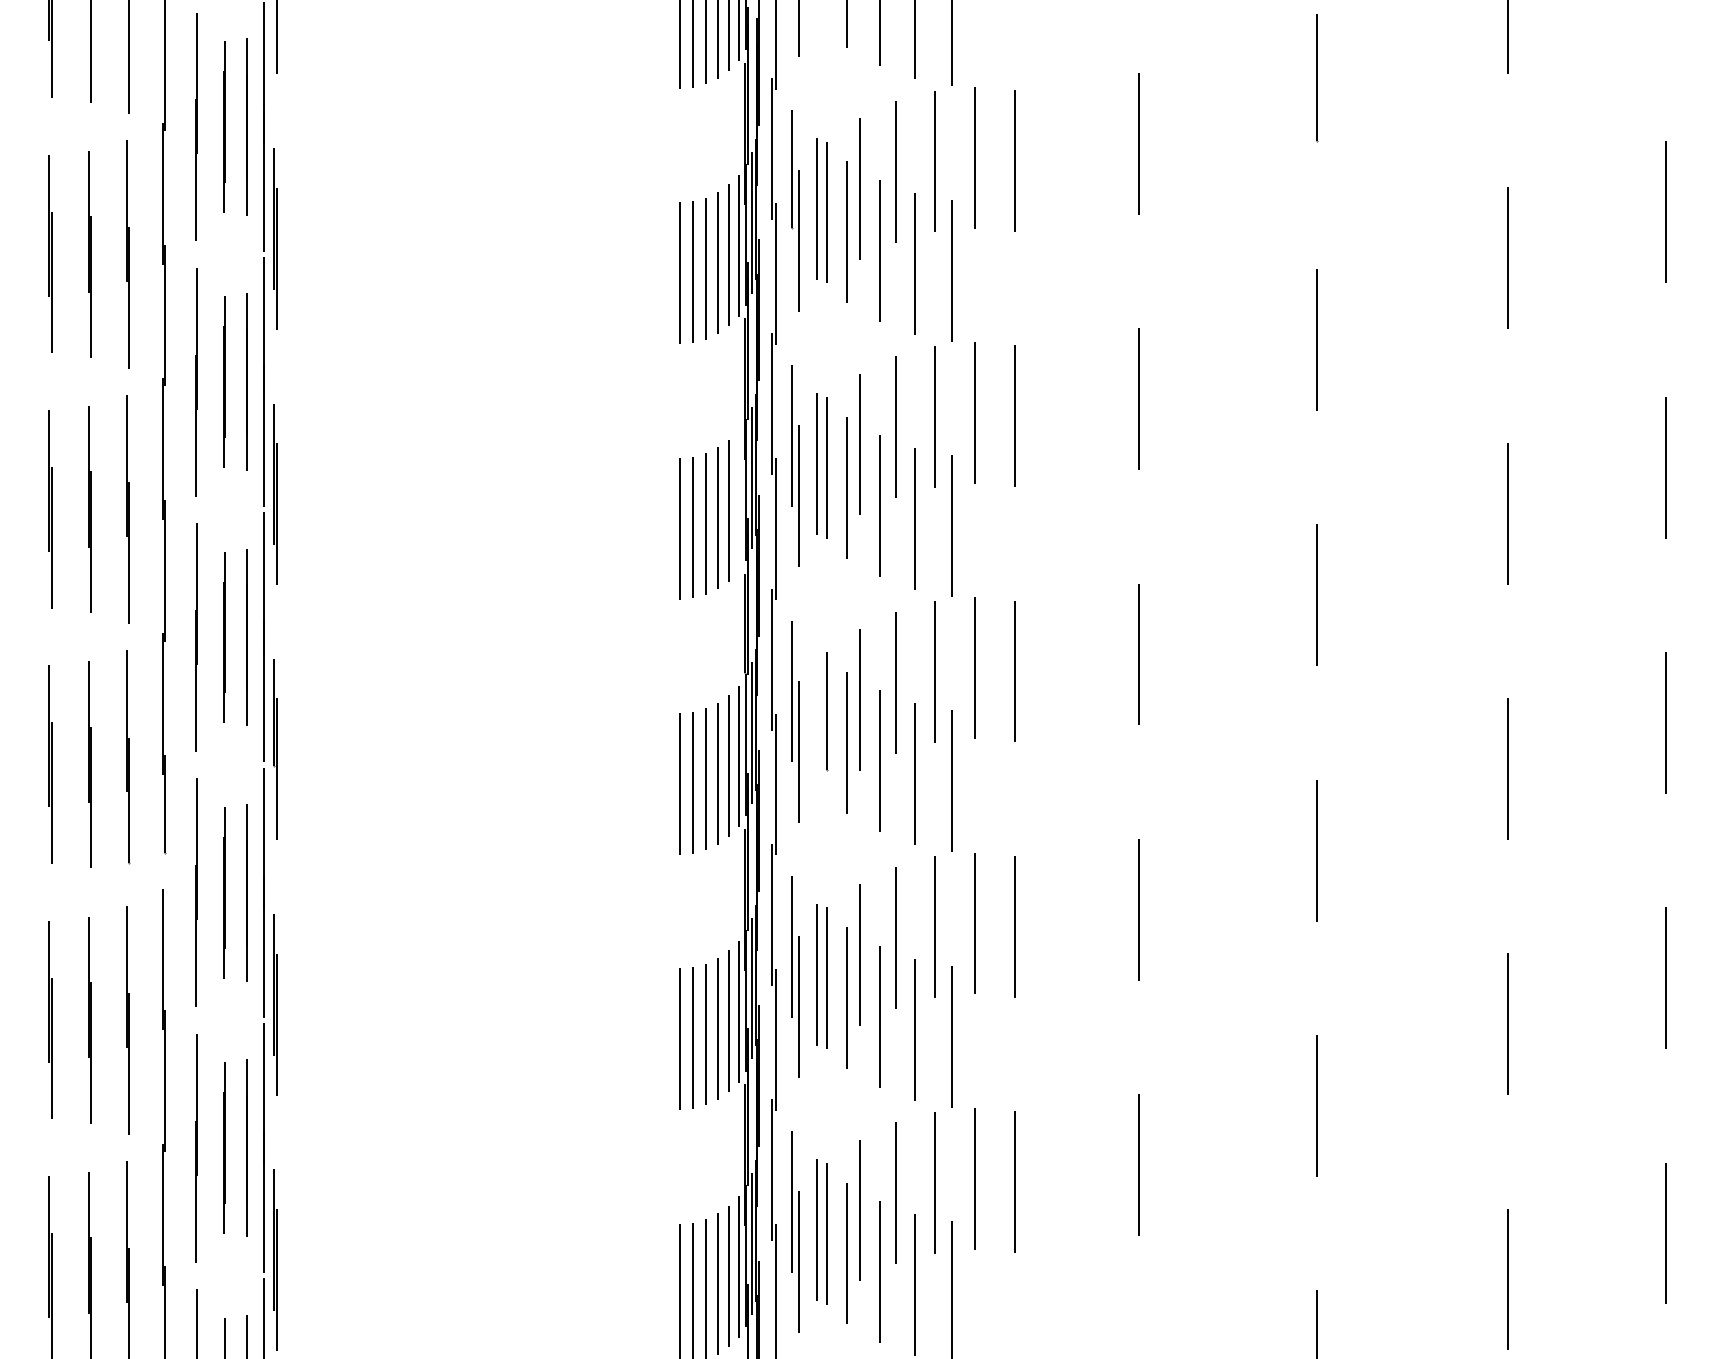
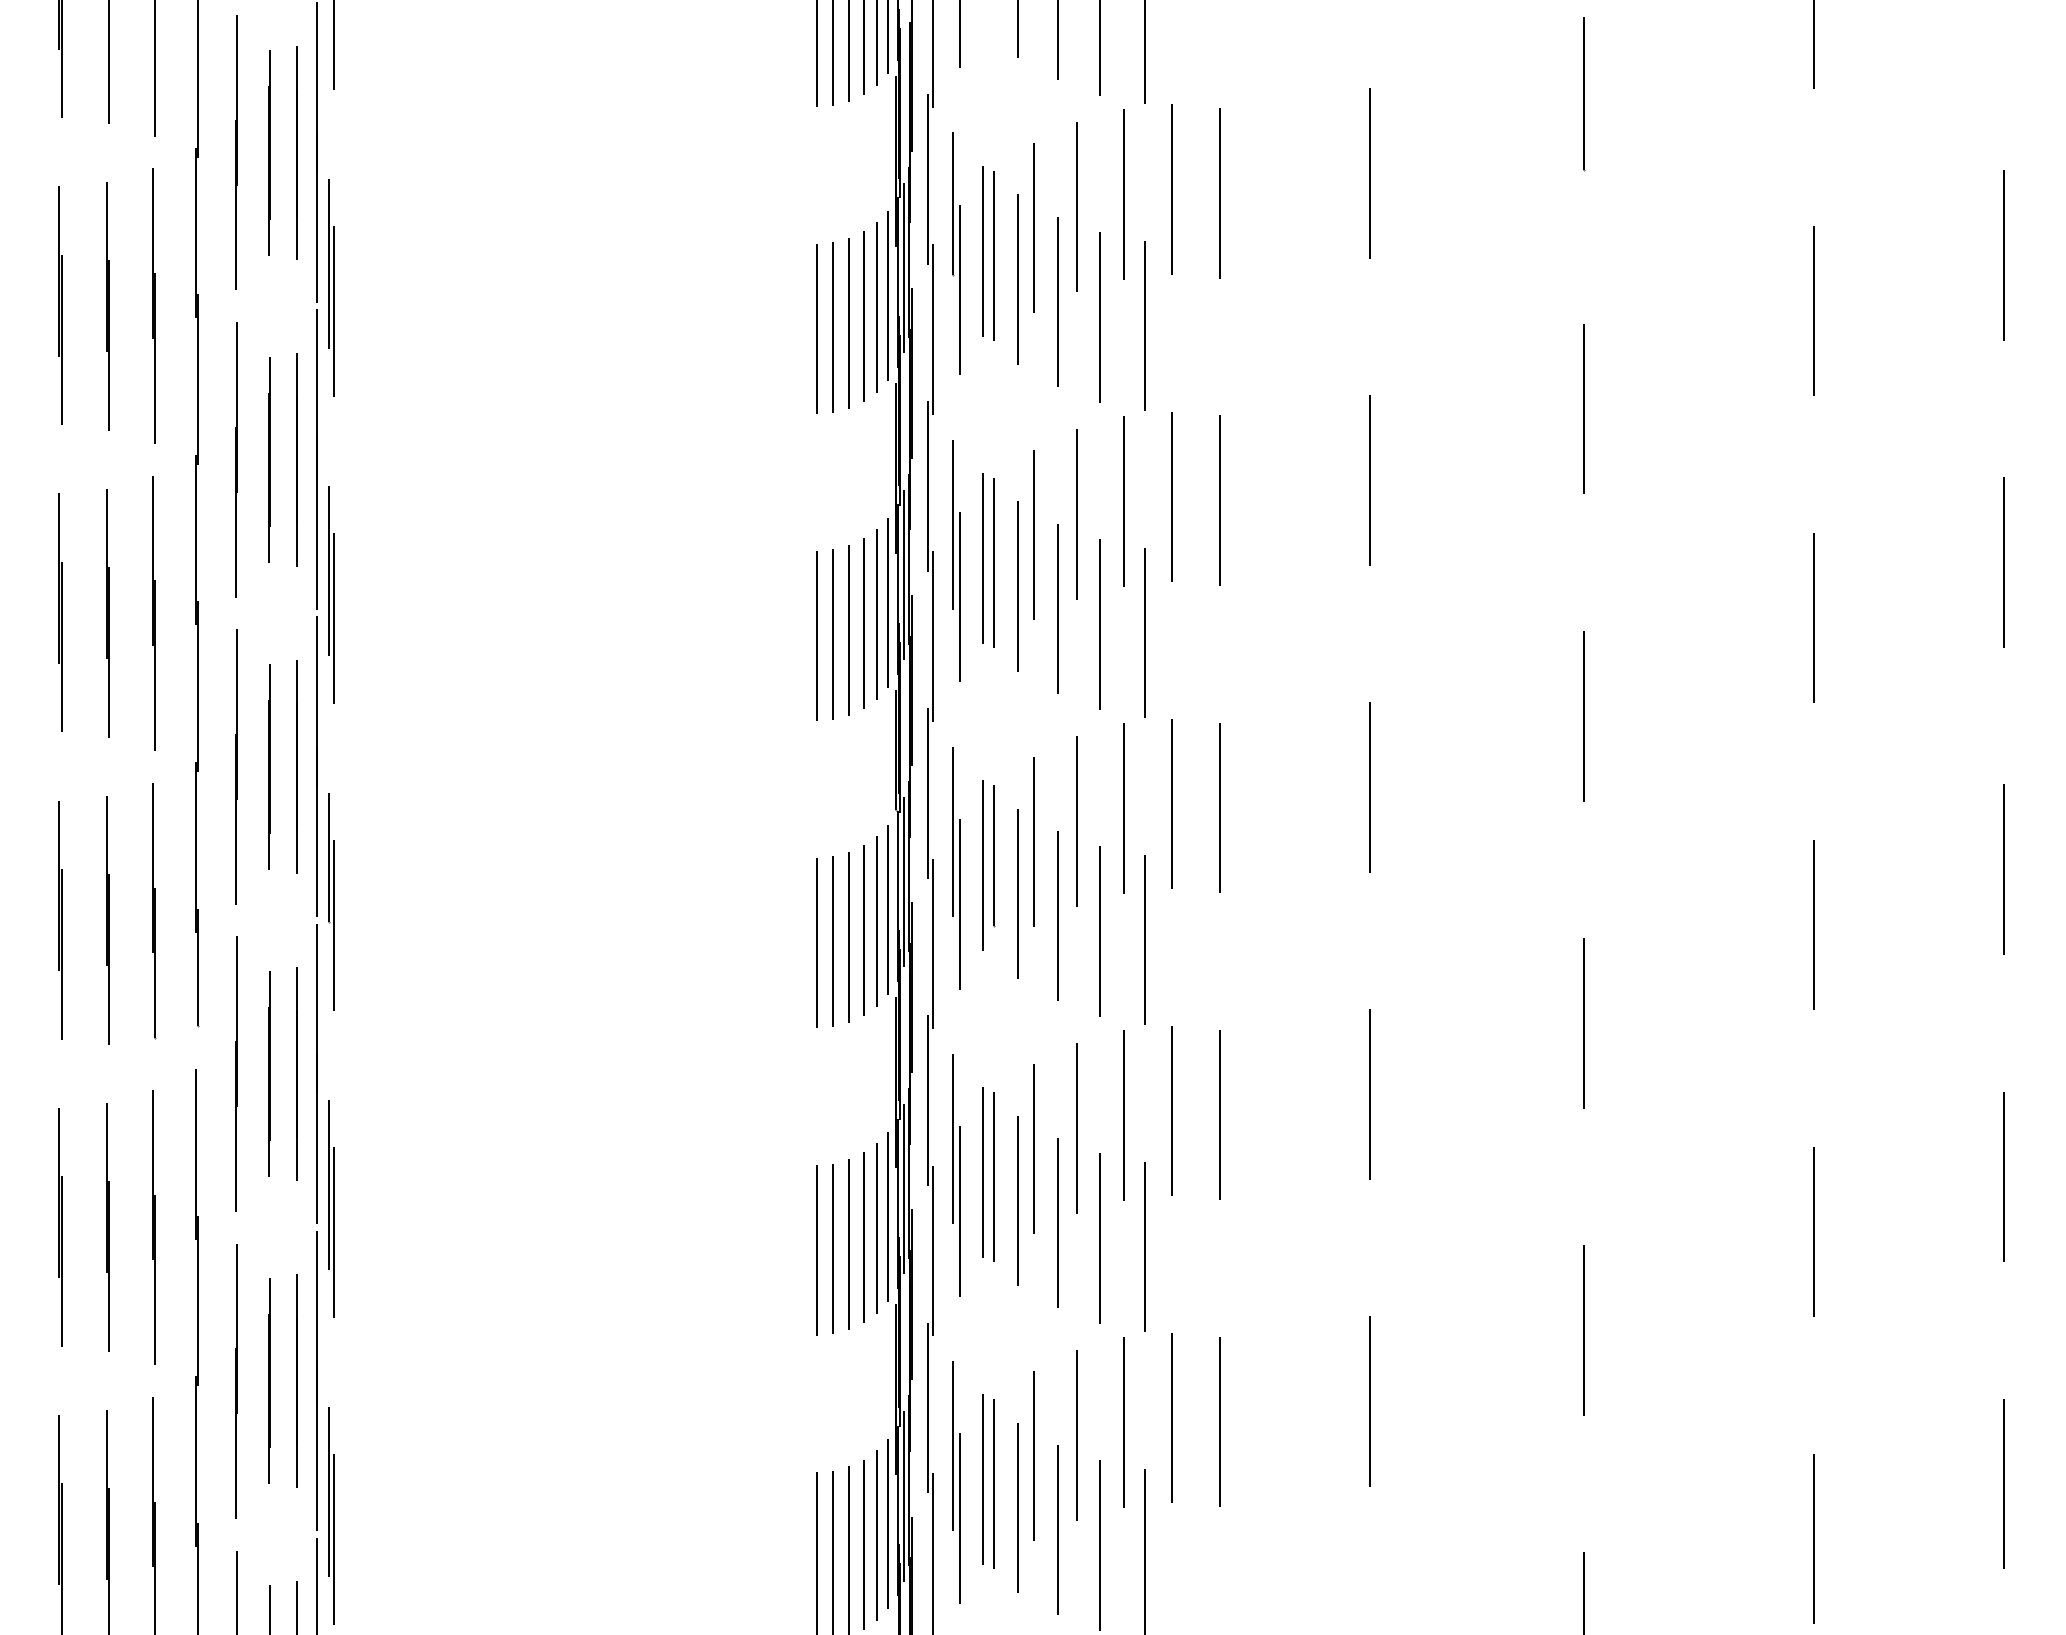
line: (738, 500) -> (888, 602), added
line: (817, 719) -> (982, 865), added

